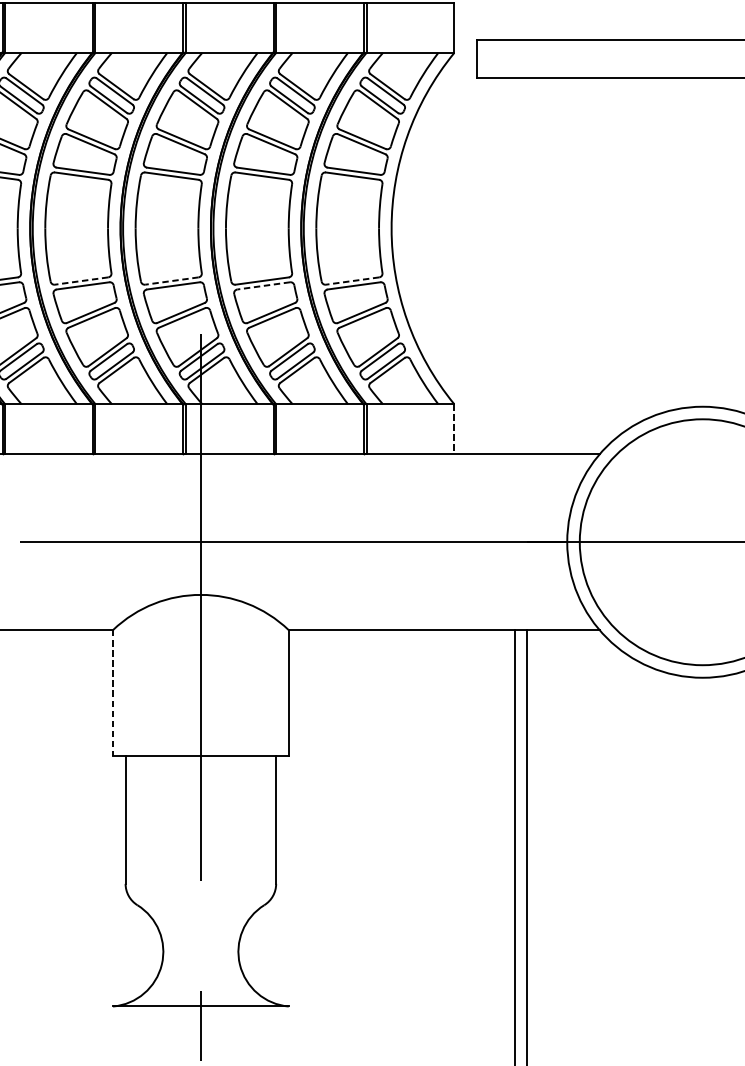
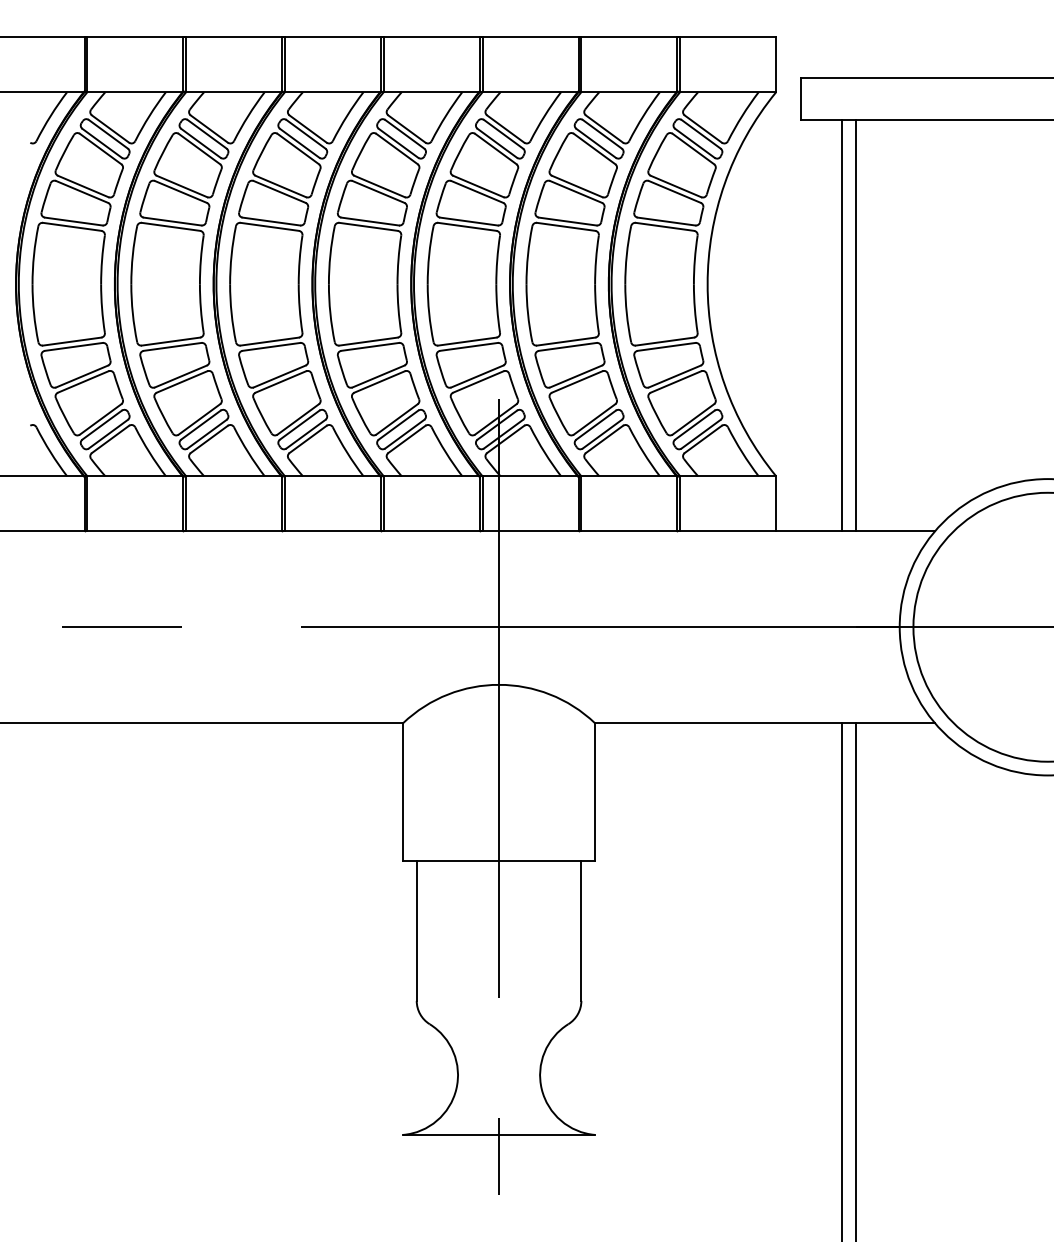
line: (514, 266) -> (842, 325), added
line: (526, 266) -> (855, 325), added
line: (81, 280) -> (368, 341), dashed -> solid
line: (171, 280) -> (466, 341), dashed -> solid
line: (352, 280) -> (664, 341), dashed -> solid
line: (263, 285) -> (567, 346), dashed -> solid
line: (454, 430) -> (776, 504), dashed -> solid
line: (113, 692) -> (403, 791), dashed -> solid

